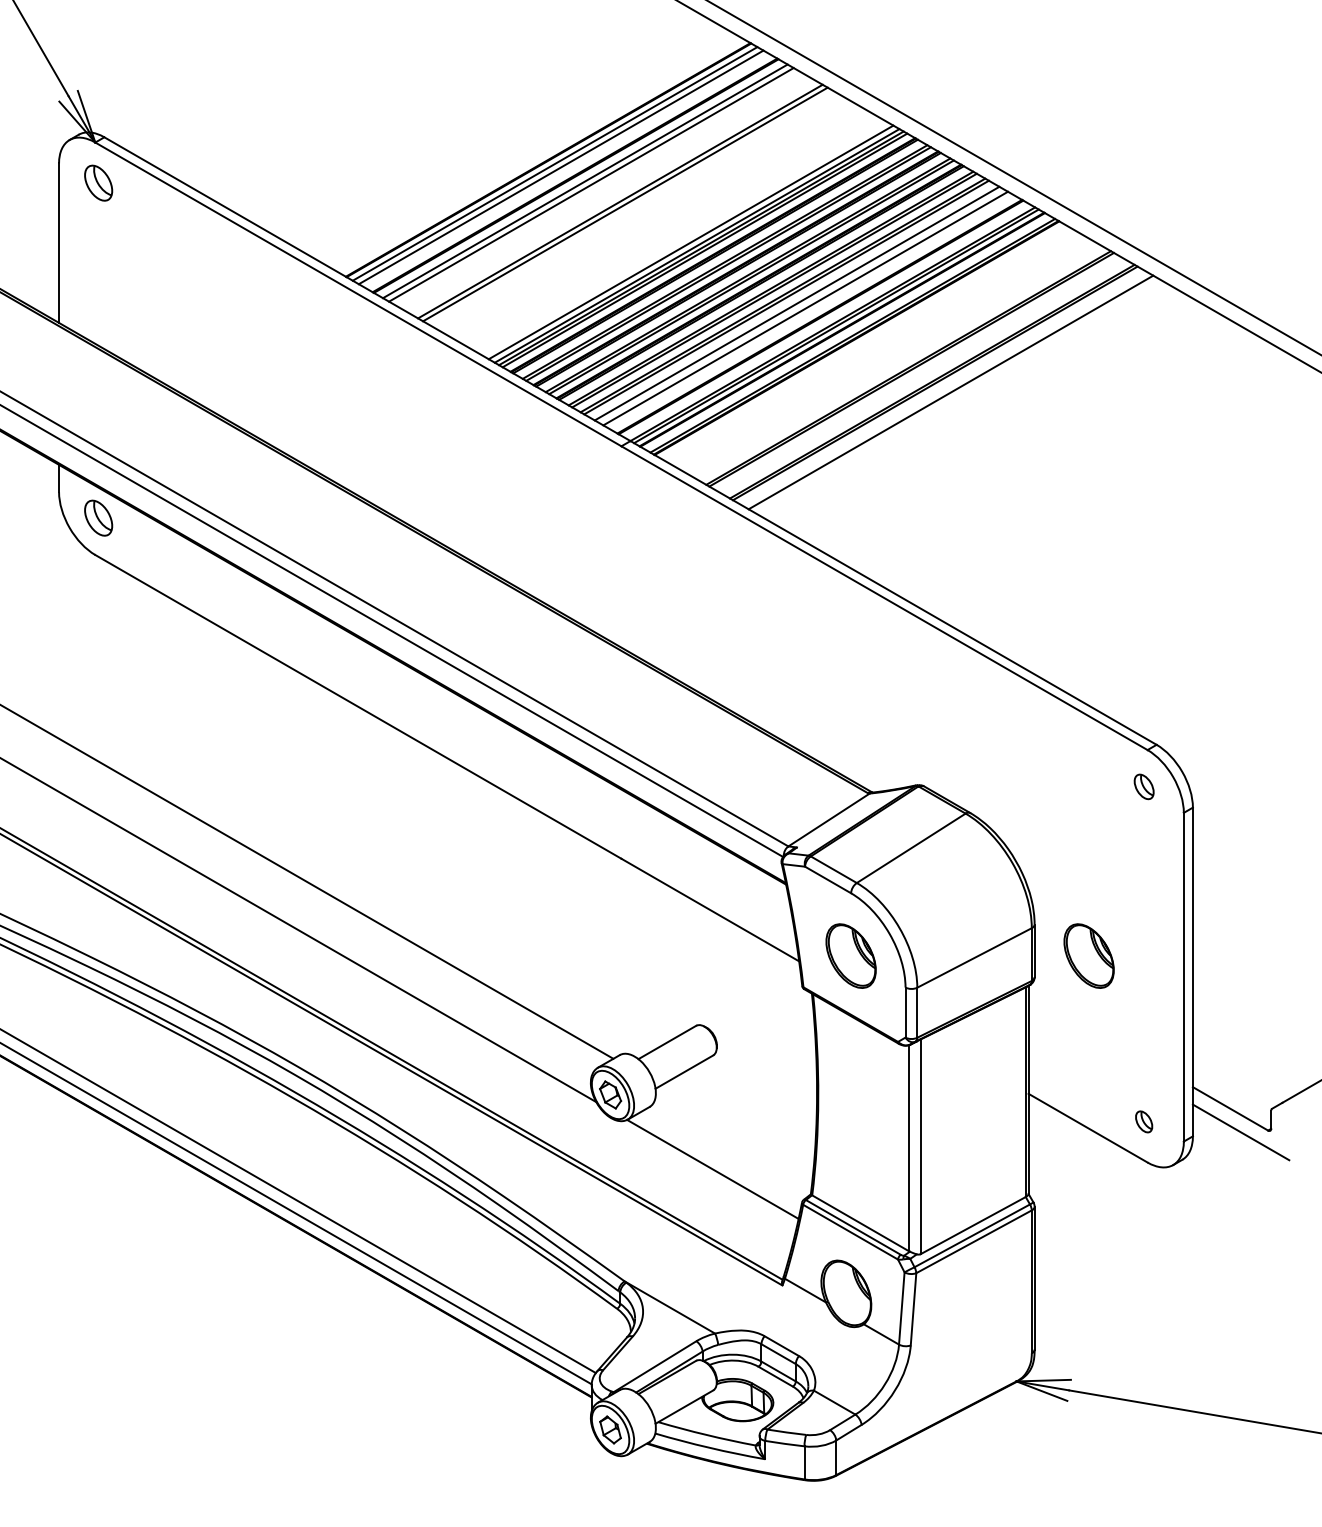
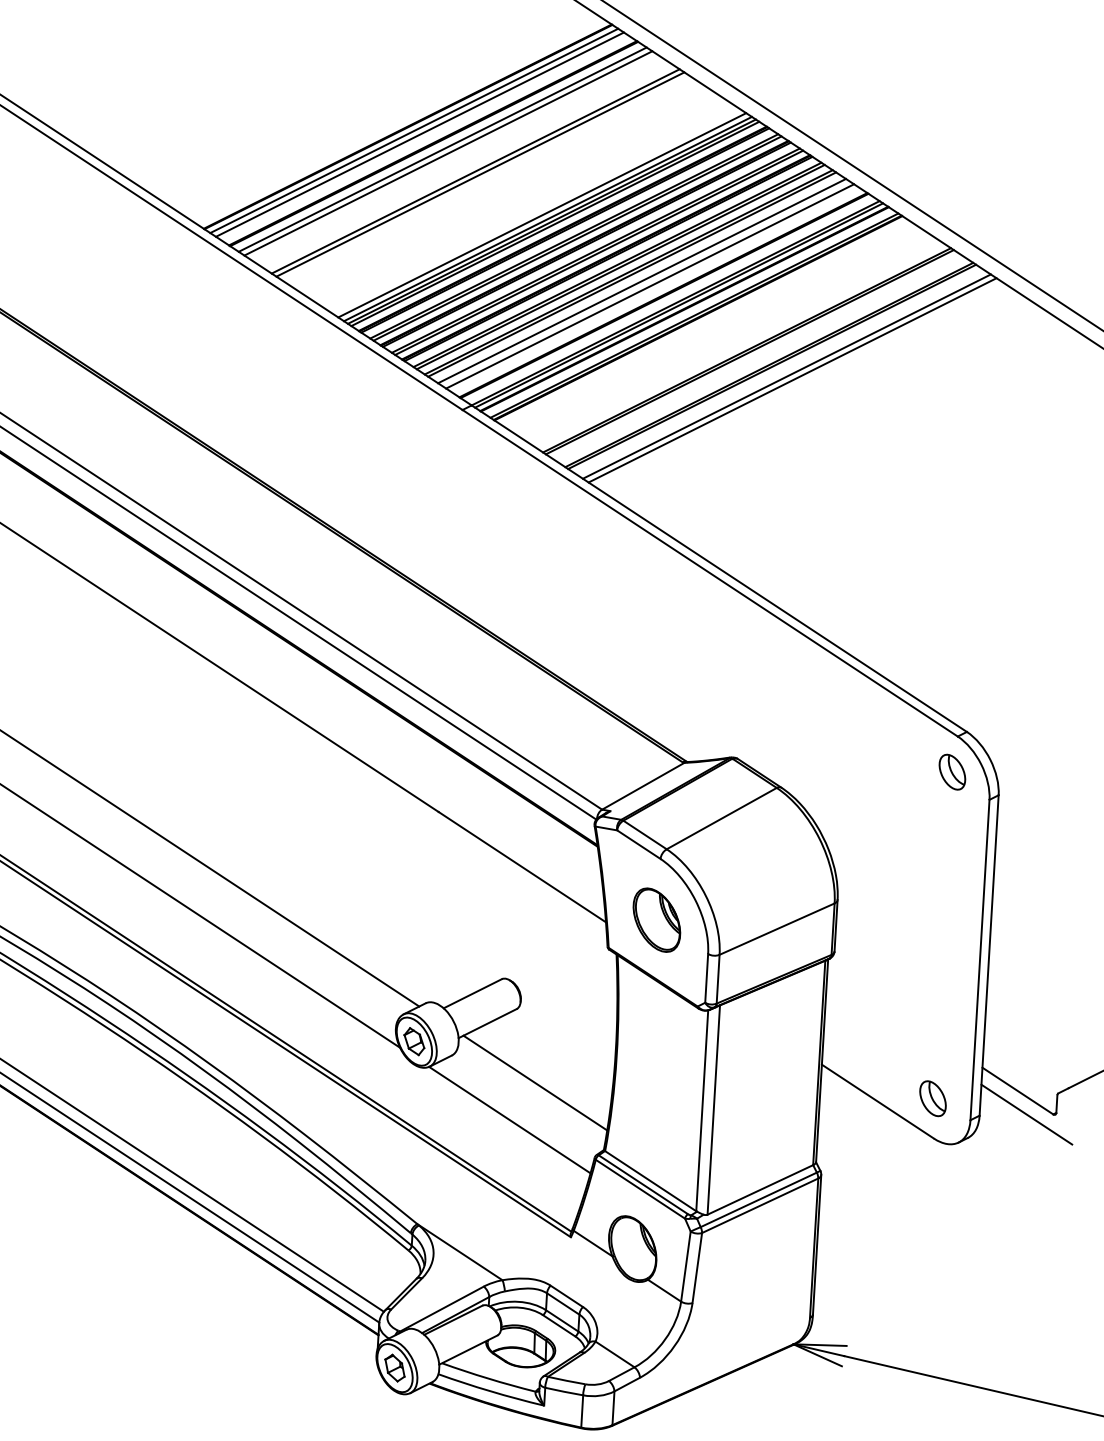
line: (956, 395) -> (792, 379), added
part: (1143, 786) -> (951, 771), size x1.43
part: (1088, 955) -> (888, 933), removed
part: (1143, 1121) -> (932, 1098), size x1.67
line: (736, 1129) -> (535, 1082), added

